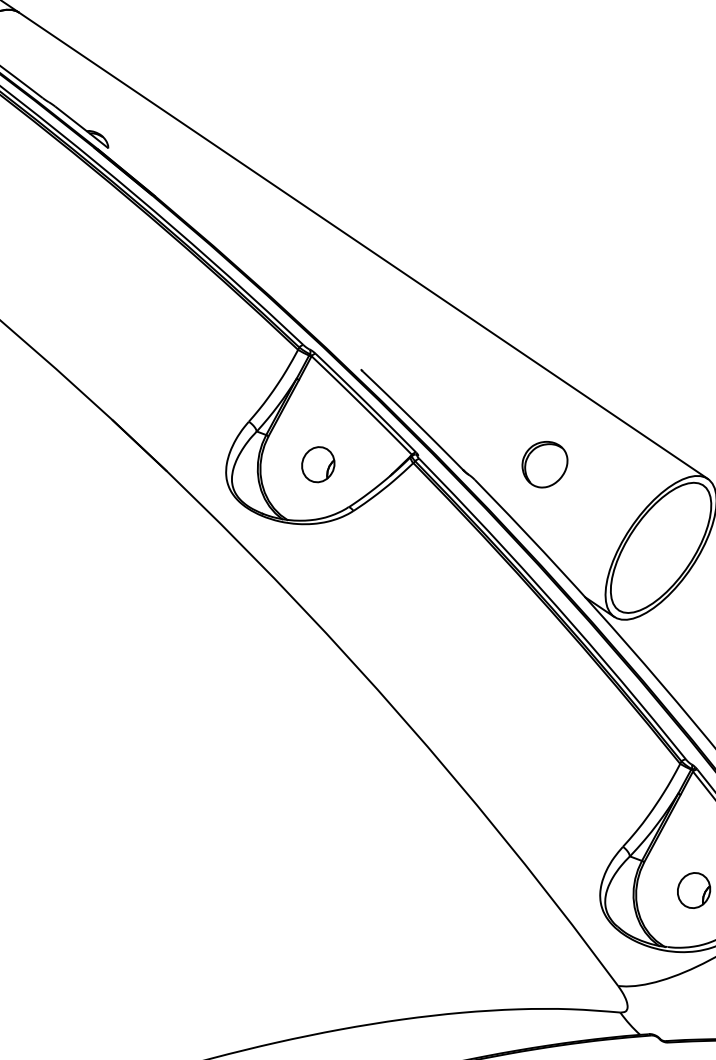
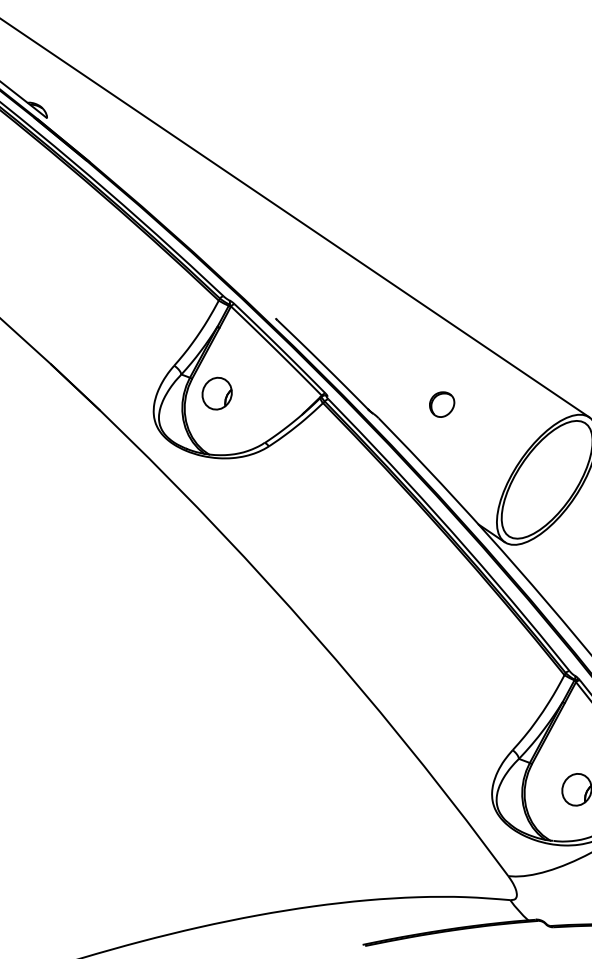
part: (318, 464) -> (217, 393), moved
part: (544, 464) -> (441, 404), size x0.6

